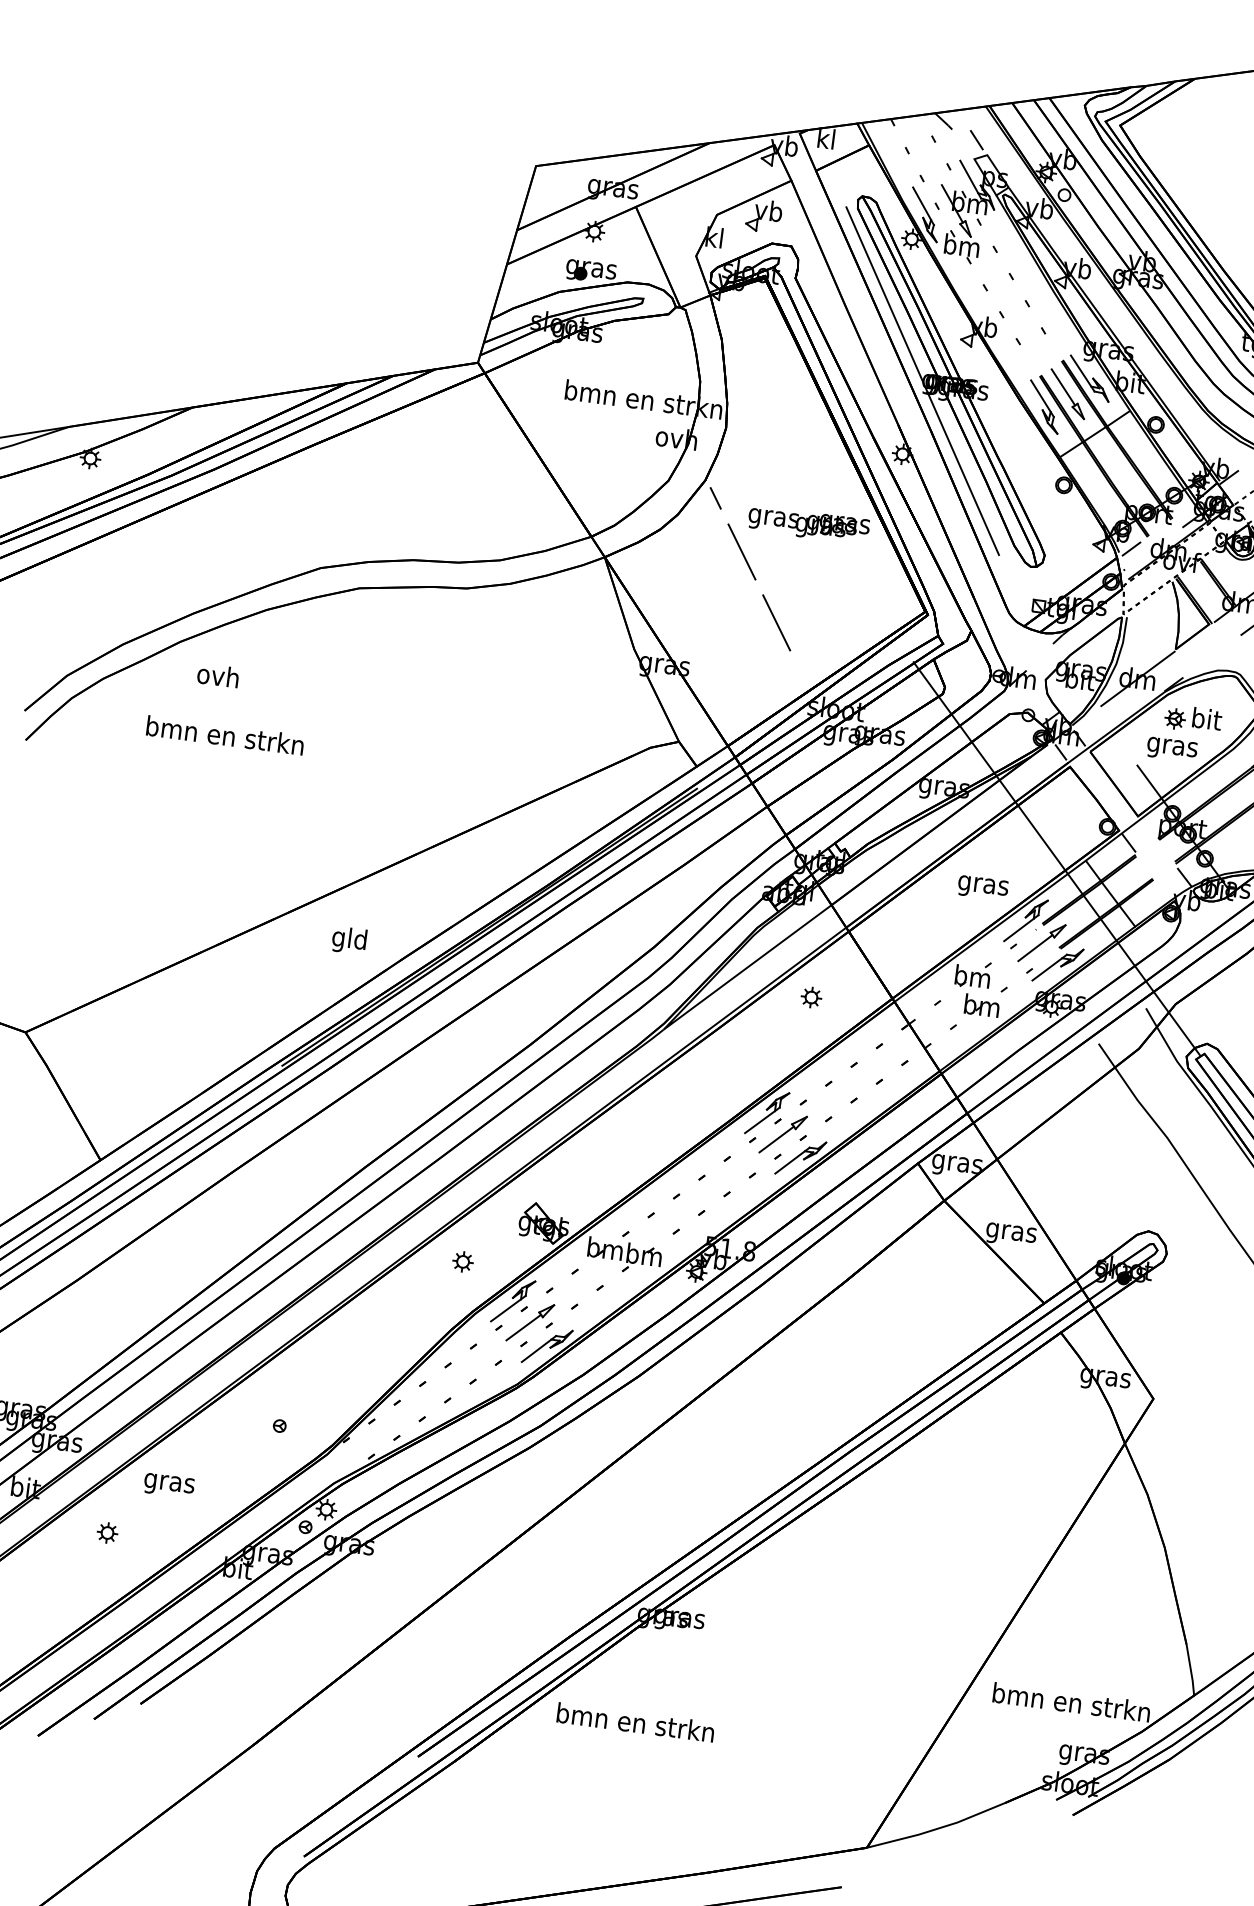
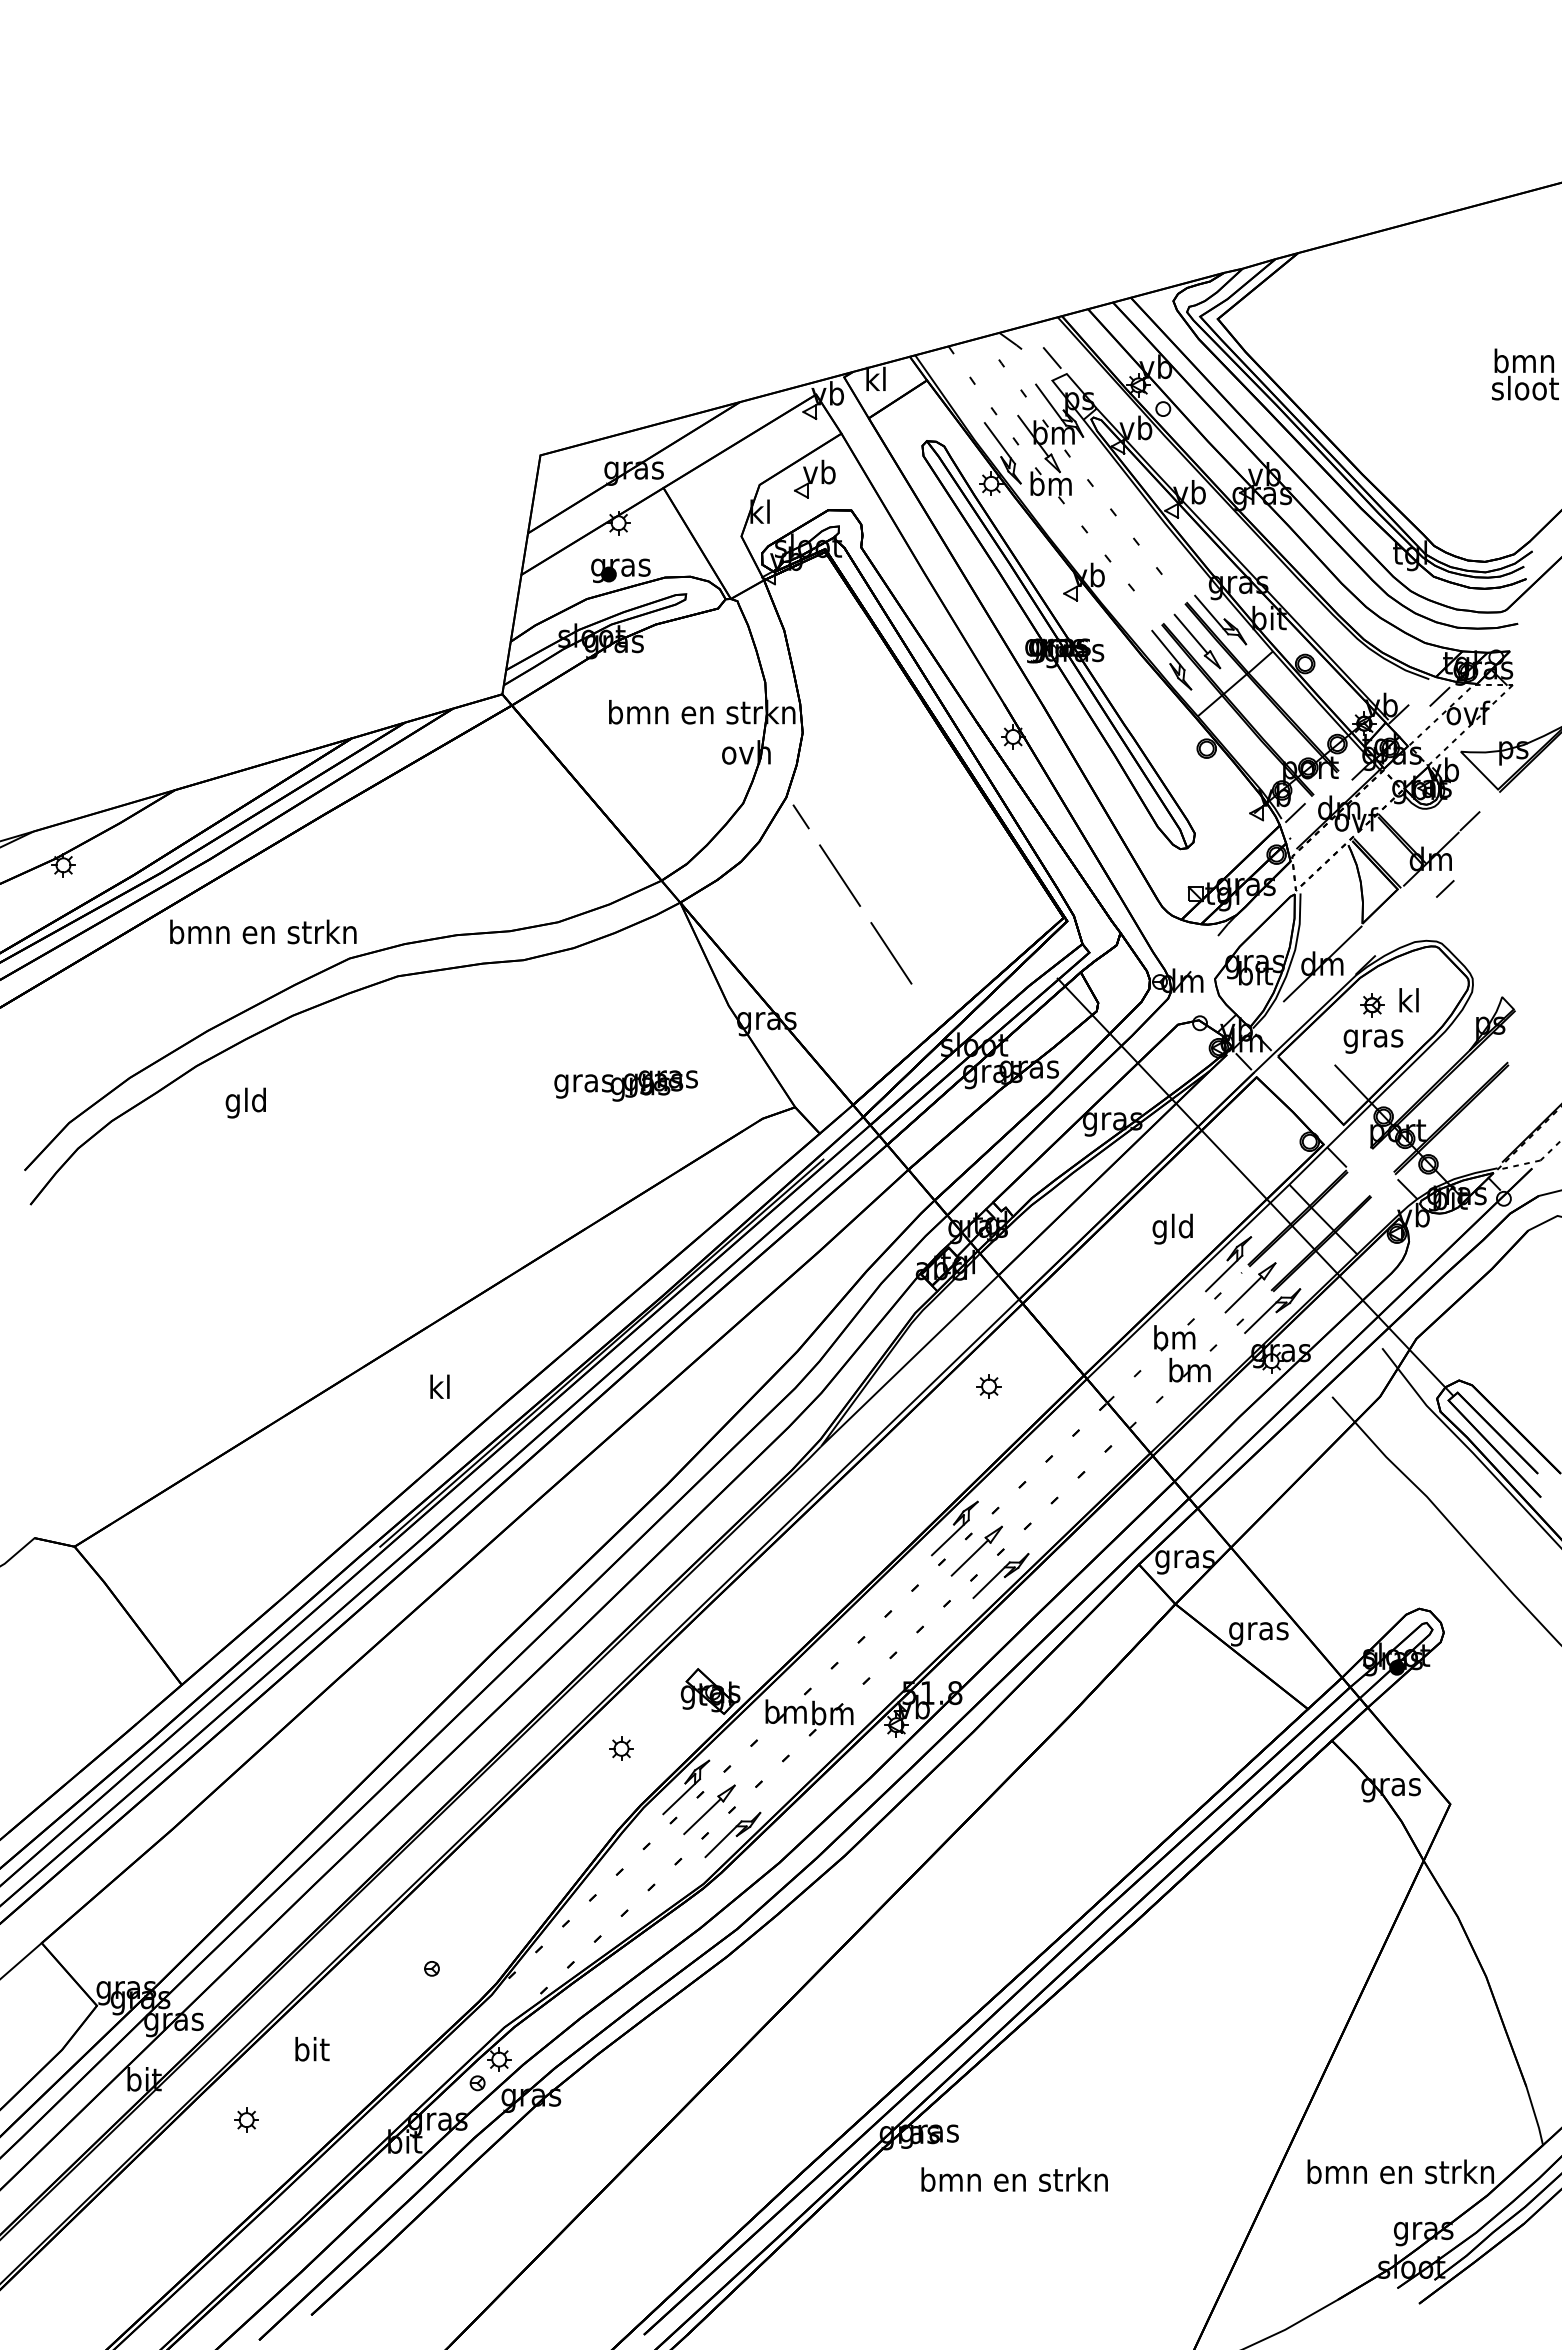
line: (922, 381) -> (1025, 648), removed
text: (808, 524) -> (625, 1085), moved
text: (217, 677) -> (245, 1102), ovh -> gld
text: (1207, 719) -> (1410, 1000), bit -> kl
text: (225, 735) -> (263, 931), moved
text: (983, 884) -> (1173, 1228), gras -> gld
text: (349, 940) -> (439, 1389), gld -> kl
text: (169, 1483) -> (311, 2052), gras -> bit
text: (635, 1722) -> (1014, 2179), moved

